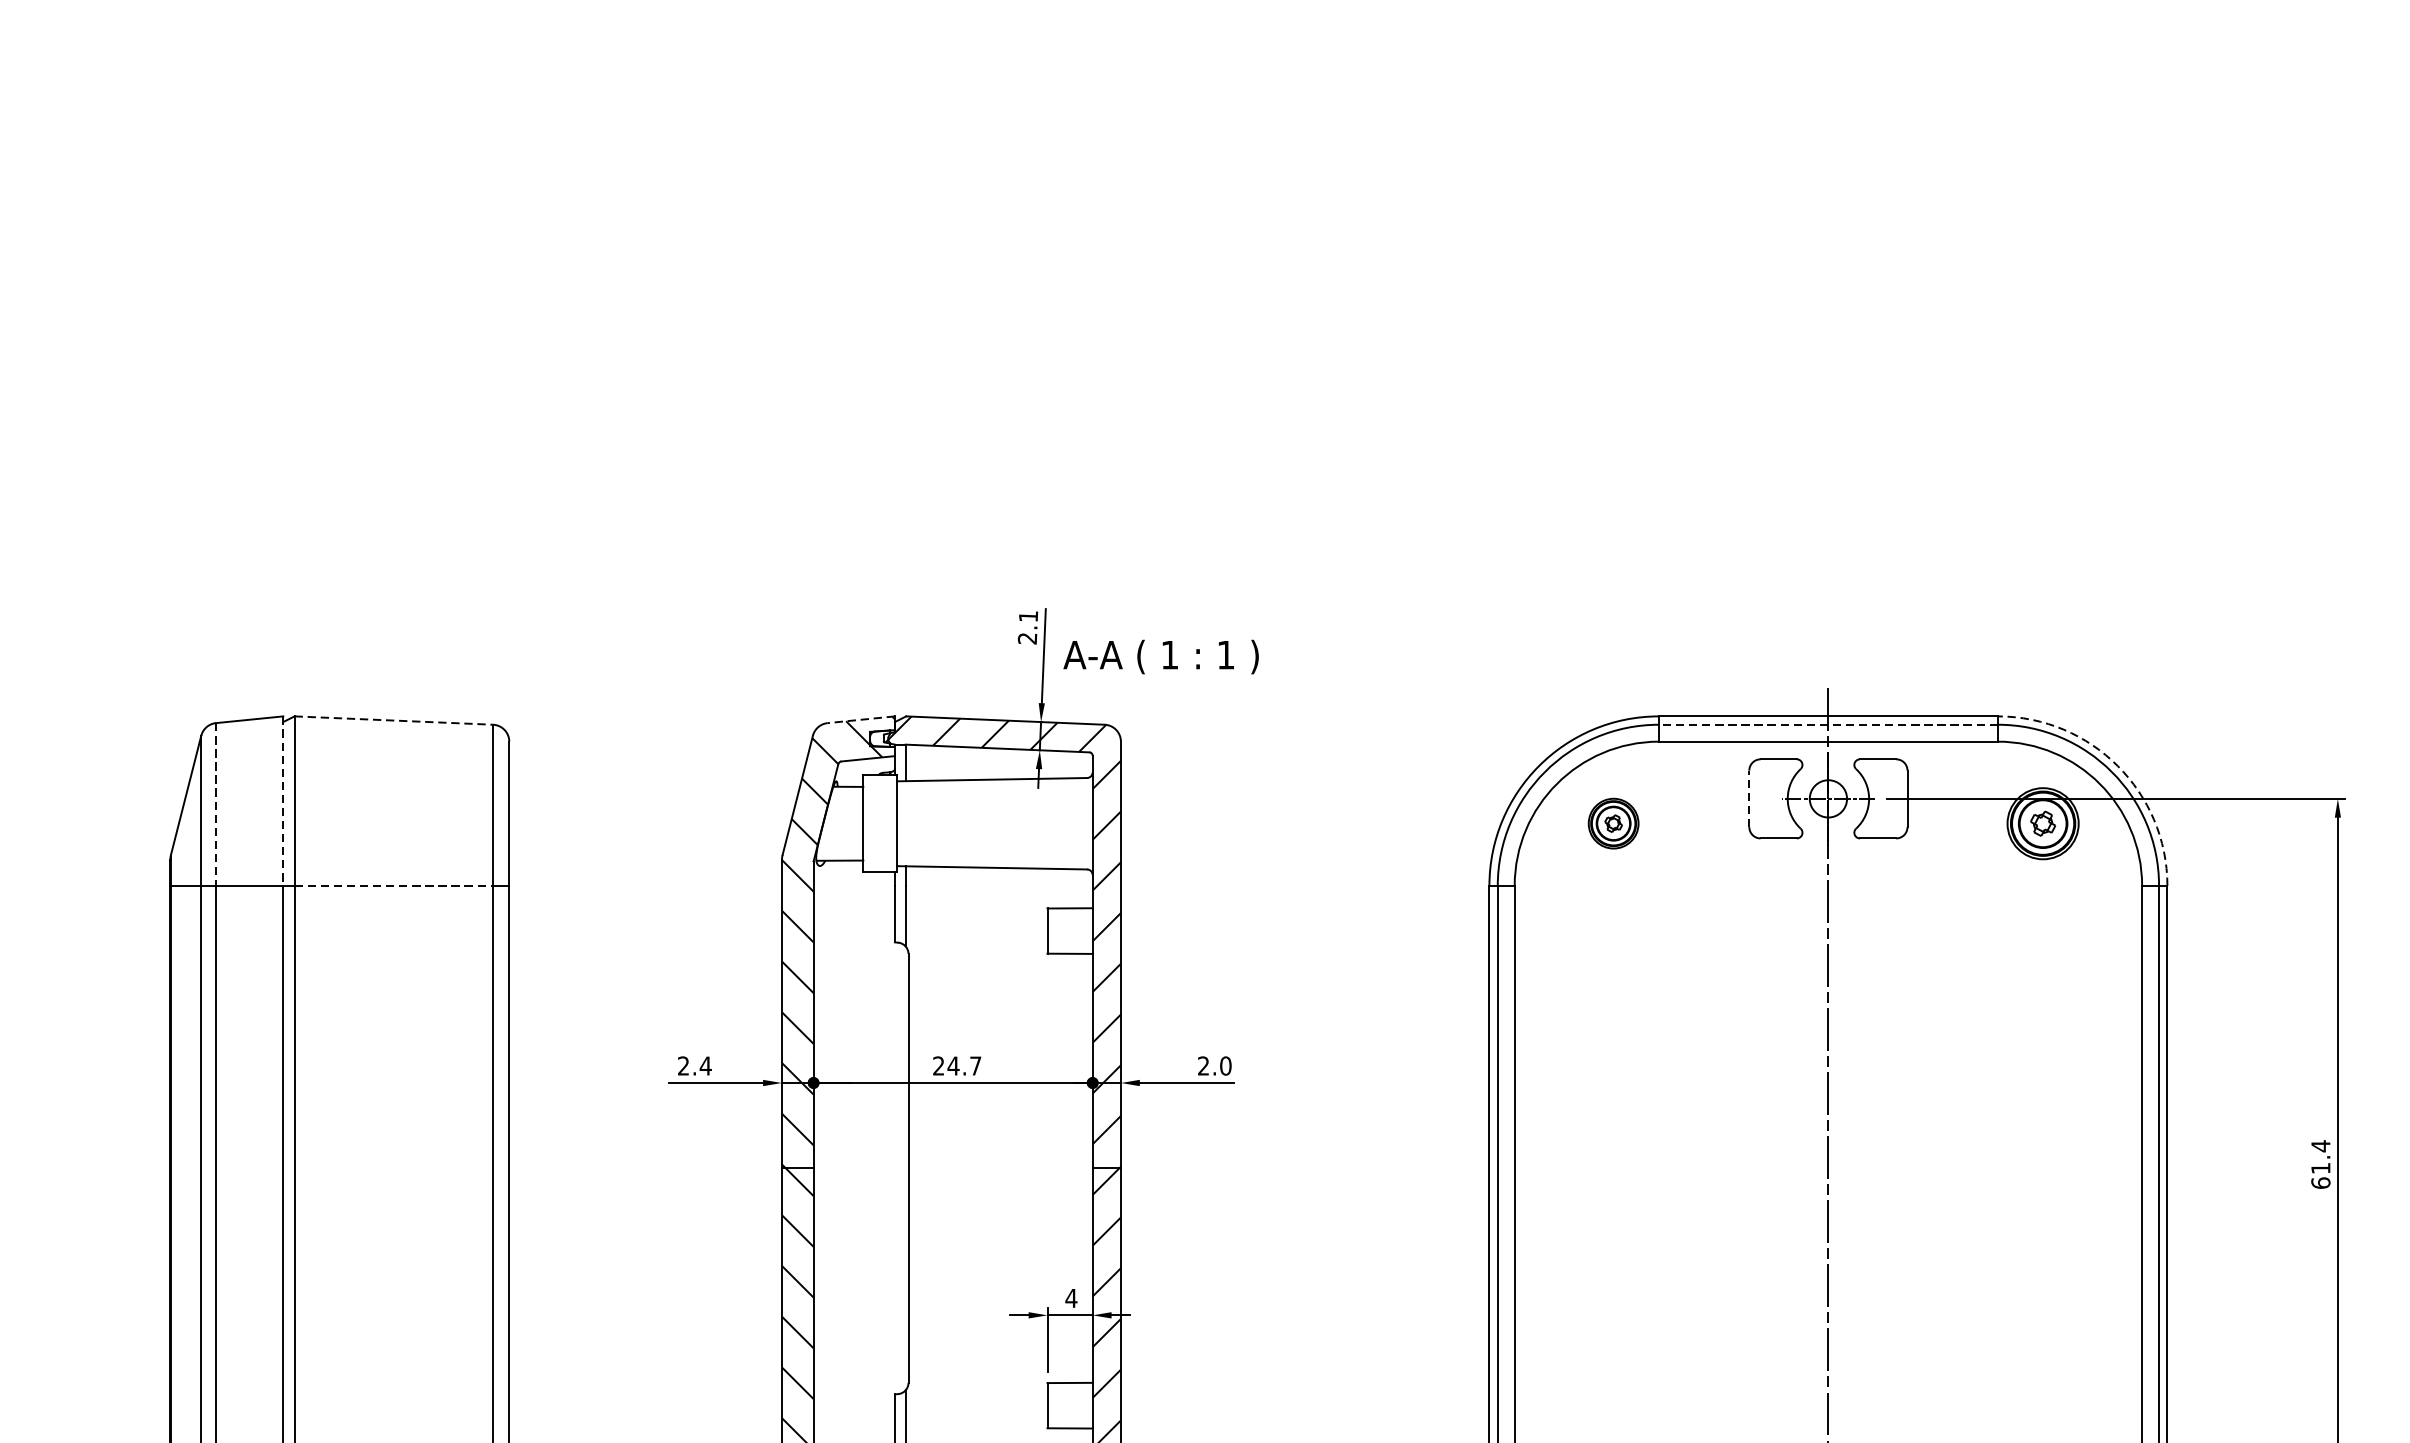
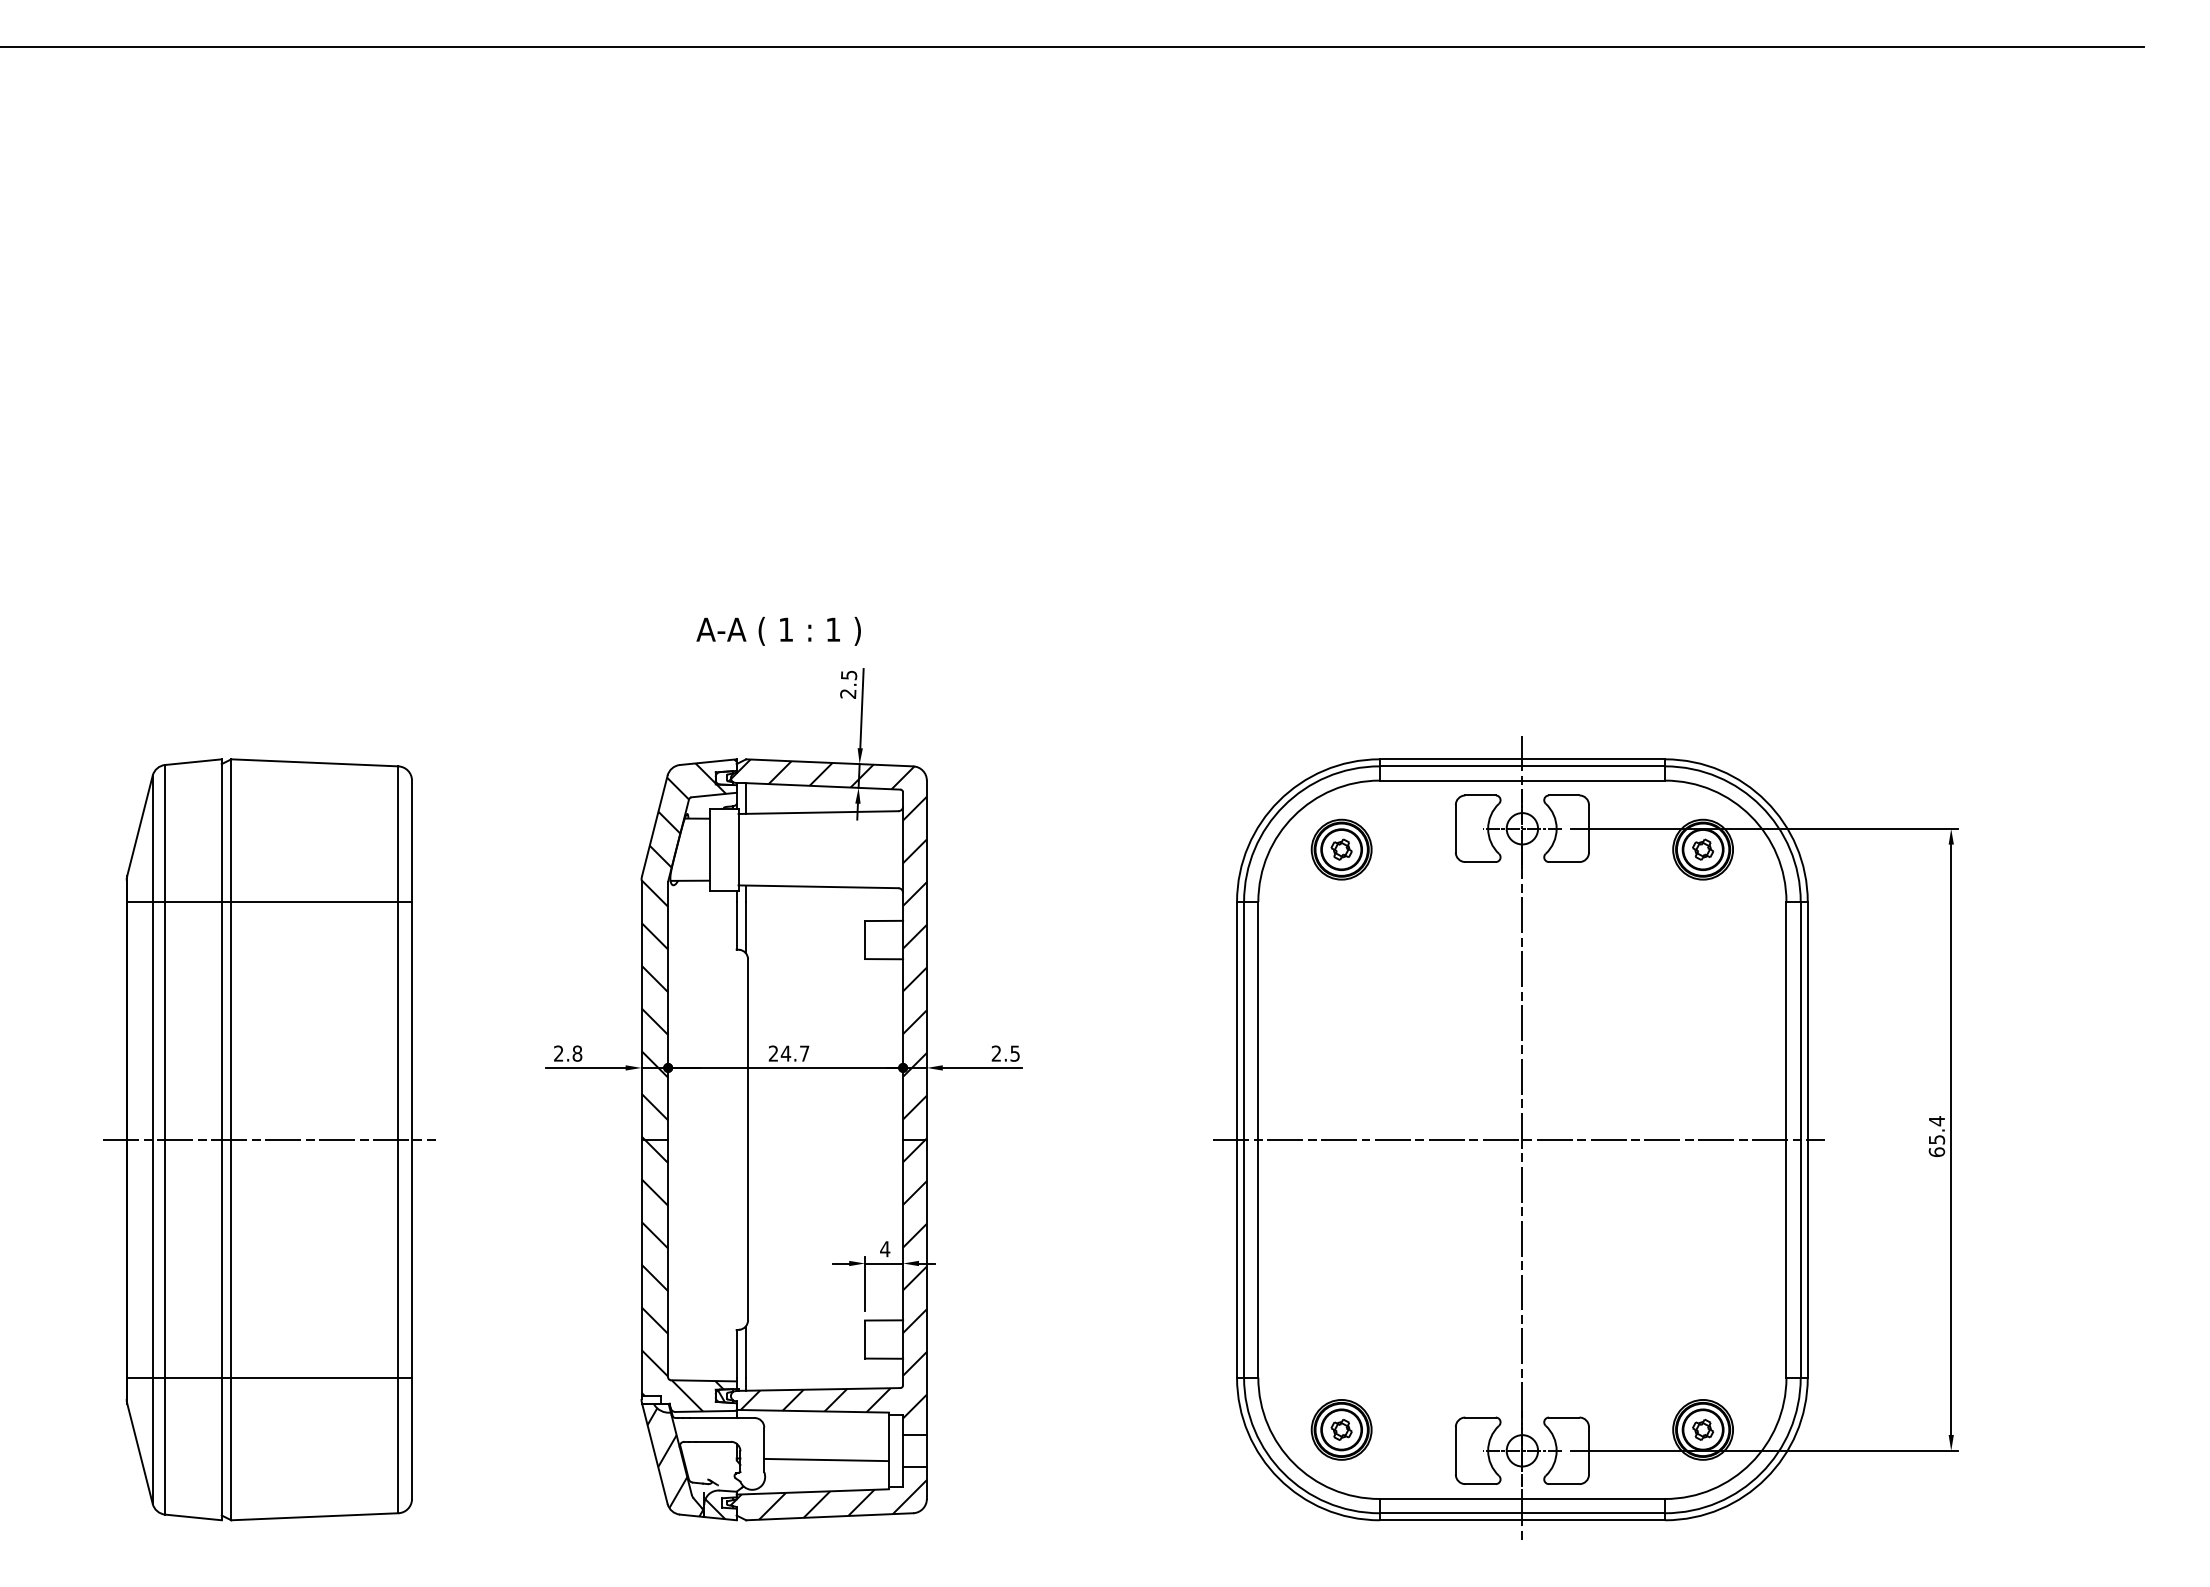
text: (1029, 616) -> (849, 675), 2.1 -> 2.5
text: (1160, 657) -> (778, 631), moved
line: (393, 720) -> (314, 762), dashed -> solid
line: (860, 720) -> (707, 762), dashed -> solid
line: (1828, 724) -> (1522, 766), dashed -> solid
arc: (2117, 766) -> (1765, 801), dashed -> solid
line: (1748, 798) -> (1455, 828), dashed -> solid
line: (282, 802) -> (221, 831), dashed -> solid
line: (216, 804) -> (165, 833), dashed -> solid
part: (1613, 823) -> (1341, 849), size x1.43
line: (393, 886) -> (314, 902), dashed -> solid
text: (705, 1065) -> (577, 1053), 2.4 -> 2.8
text: (1226, 1065) -> (1015, 1053), 2.0 -> 2.5
line: (339, 1168) -> (269, 1139), added
line: (1823, 1168) -> (1518, 1139), added
text: (2321, 1168) -> (1937, 1139), 61.4 -> 65.4

